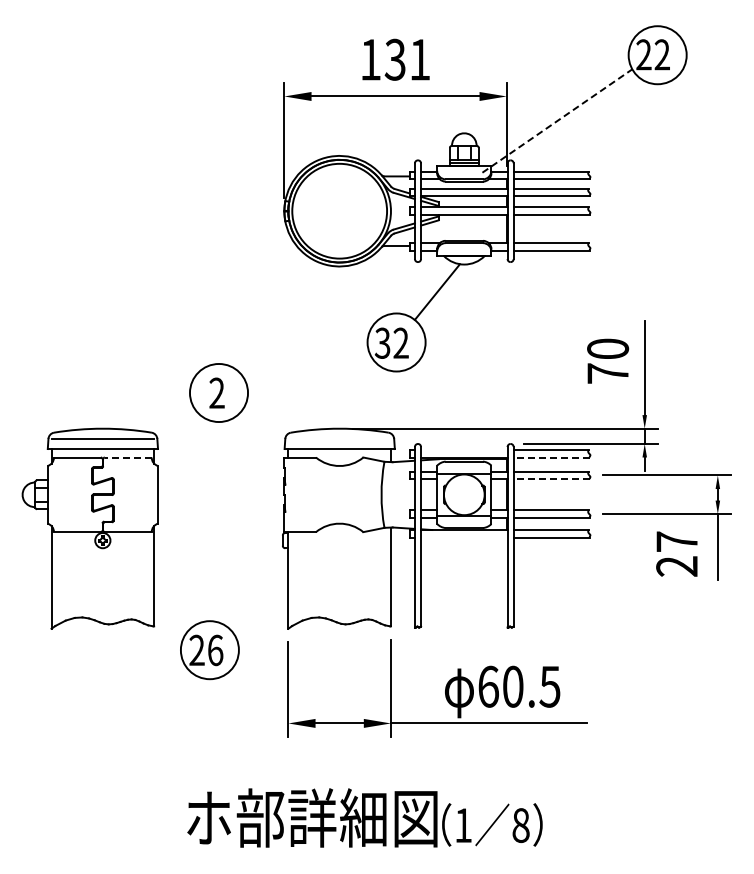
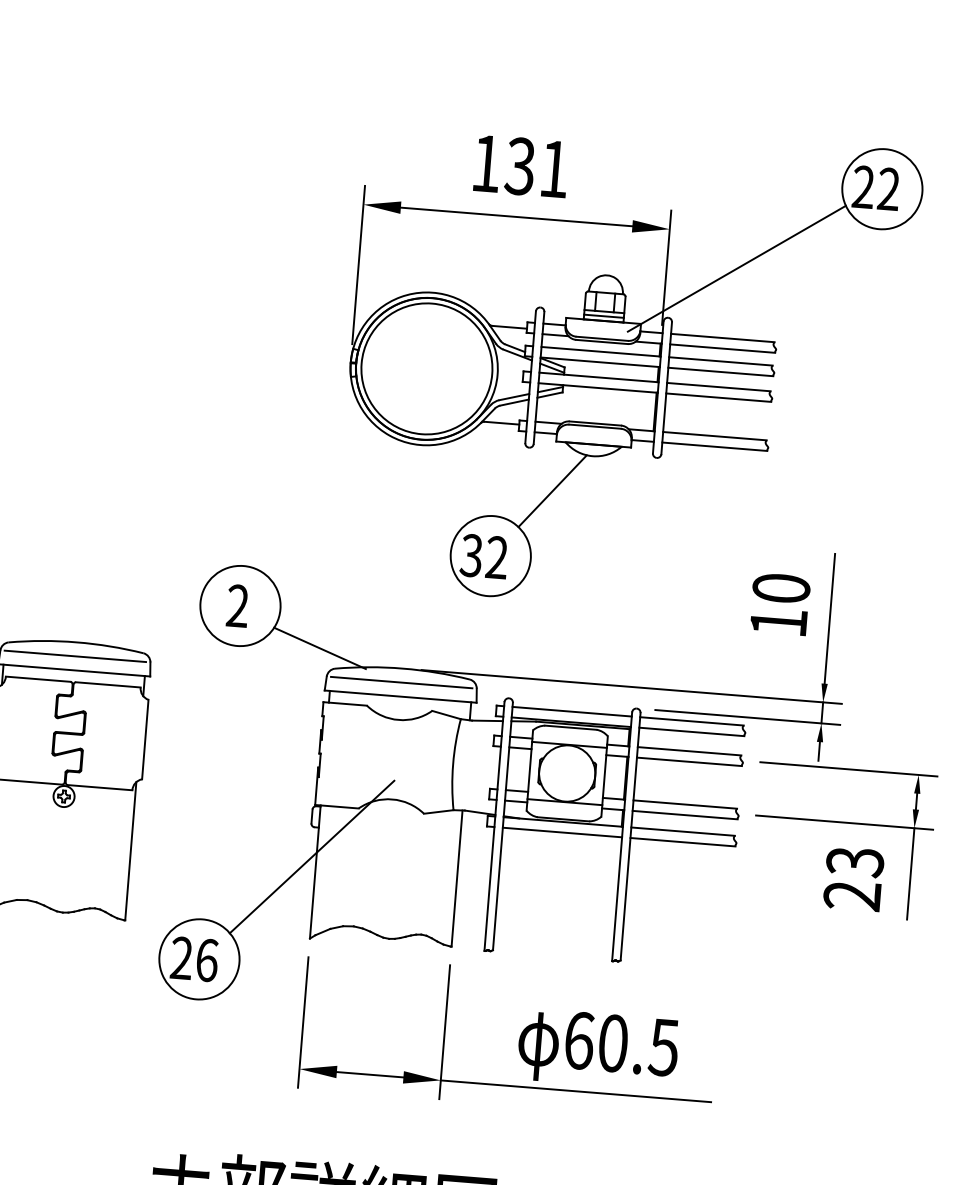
line: (557, 120) -> (737, 268), dashed -> solid
text: (607, 373) -> (777, 622), 70 -> 10
line: (278, 418) -> (319, 647), added
line: (339, 438) -> (401, 682), added
line: (464, 449) -> (572, 711), added
line: (127, 457) -> (107, 684), dashed -> solid
line: (551, 457) -> (691, 731), dashed -> solid
line: (551, 479) -> (689, 762), dashed -> solid
line: (464, 537) -> (562, 832), added
text: (677, 541) -> (855, 861), 27 -> 23
line: (285, 569) -> (312, 856), added

